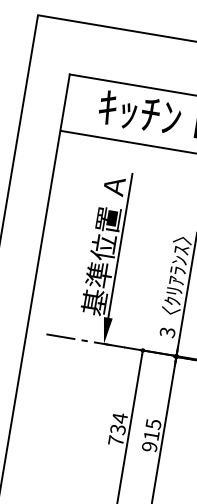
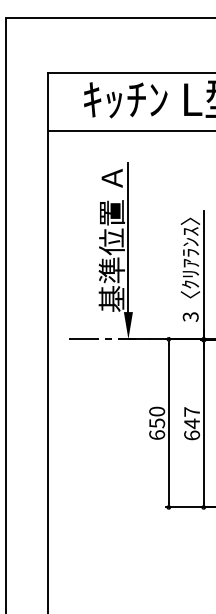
text: (118, 428) -> (157, 422), 734 -> 650
text: (152, 435) -> (192, 423), 915 -> 647

